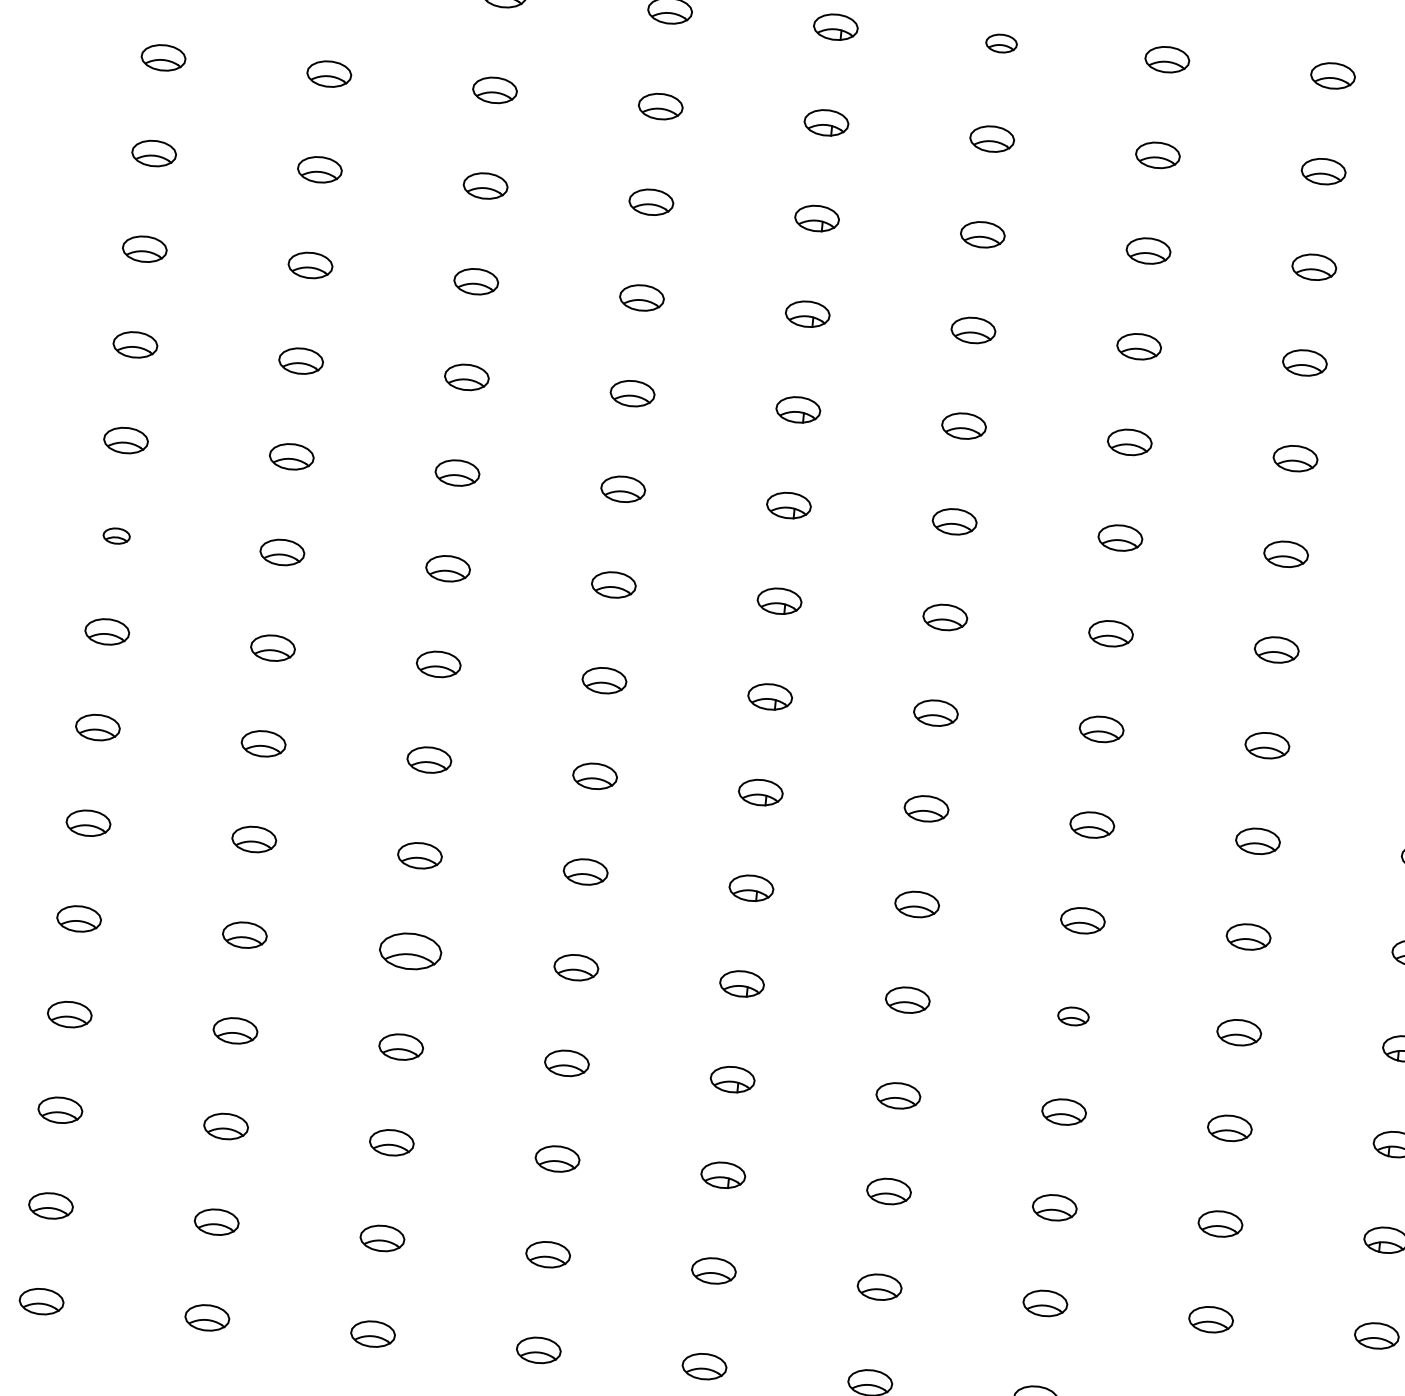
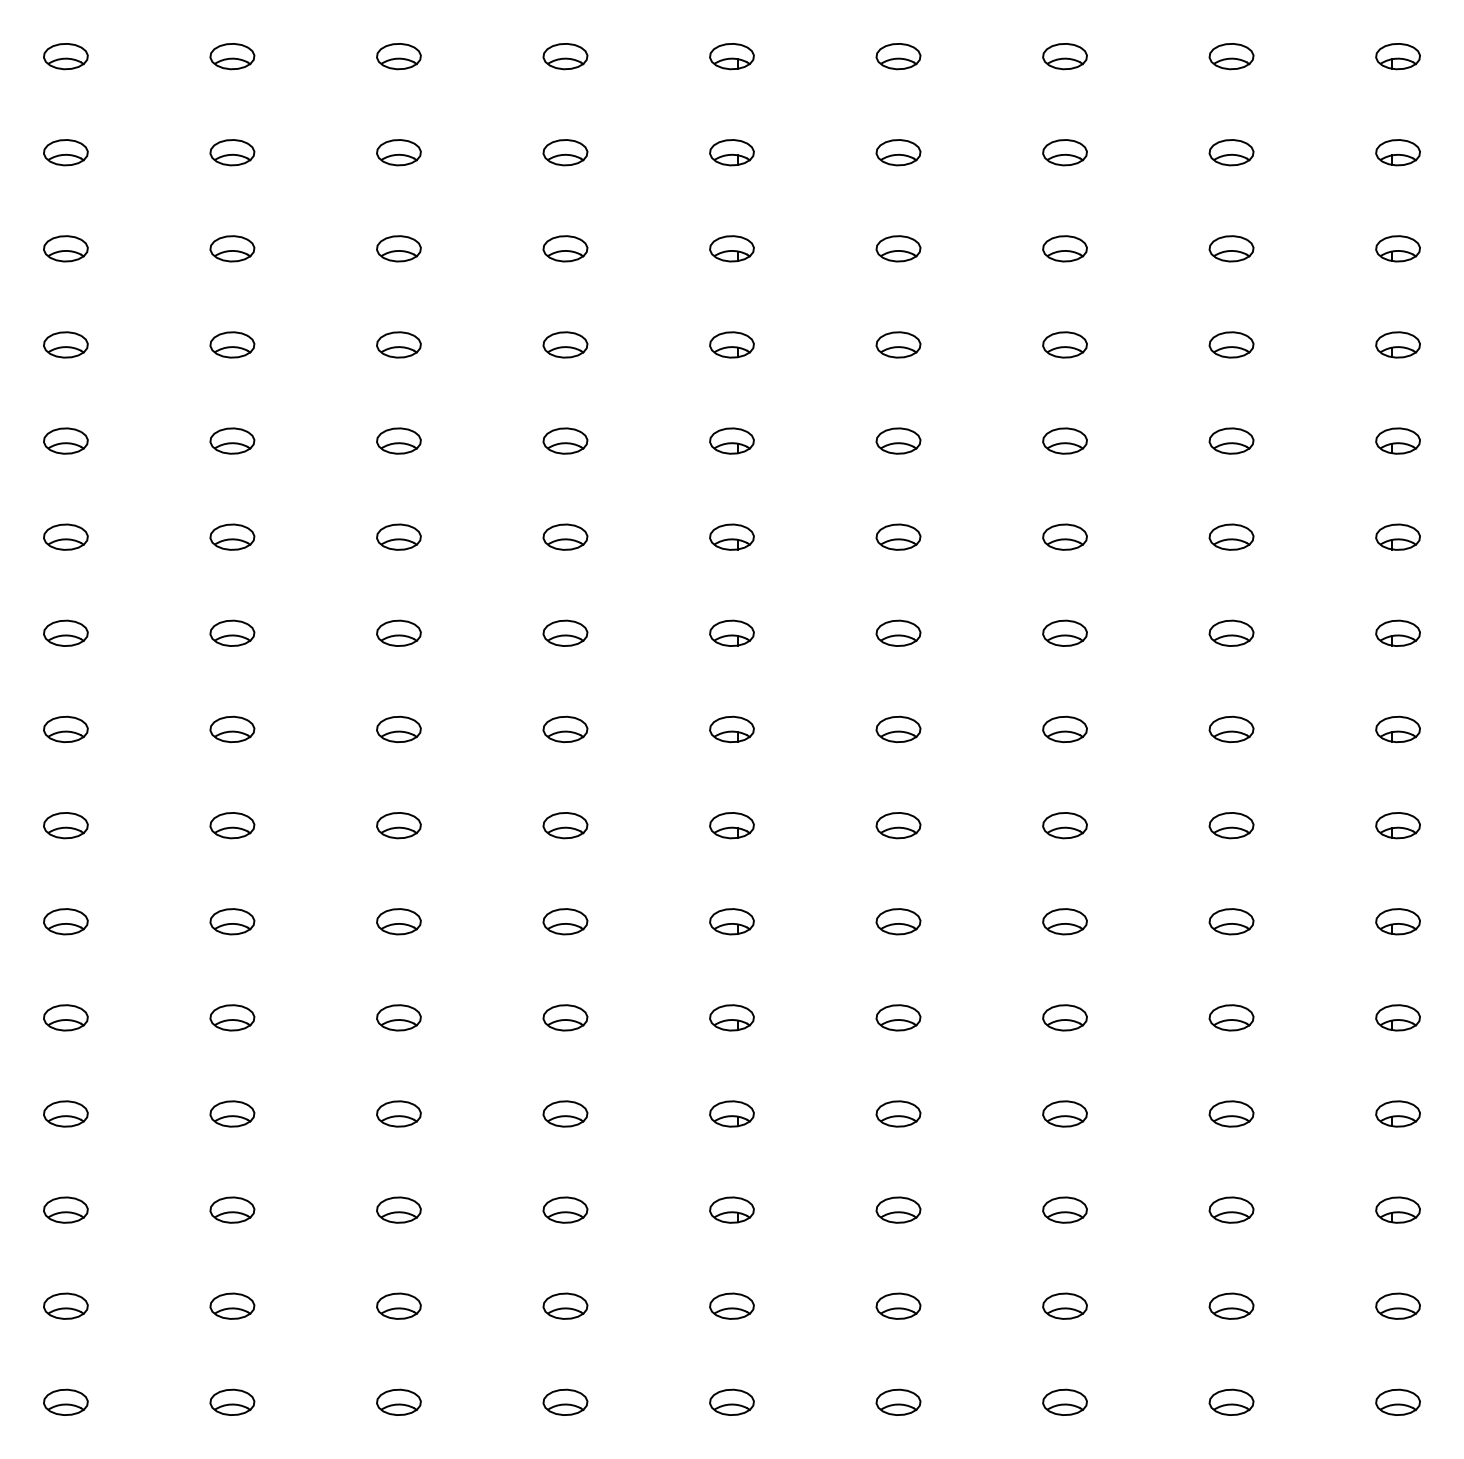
part: (1001, 43) -> (898, 56), size x1.43
part: (116, 535) -> (65, 632), size x1.67
part: (410, 951) -> (398, 1017), size x0.71
part: (1073, 1016) -> (1064, 1017), size x1.43

